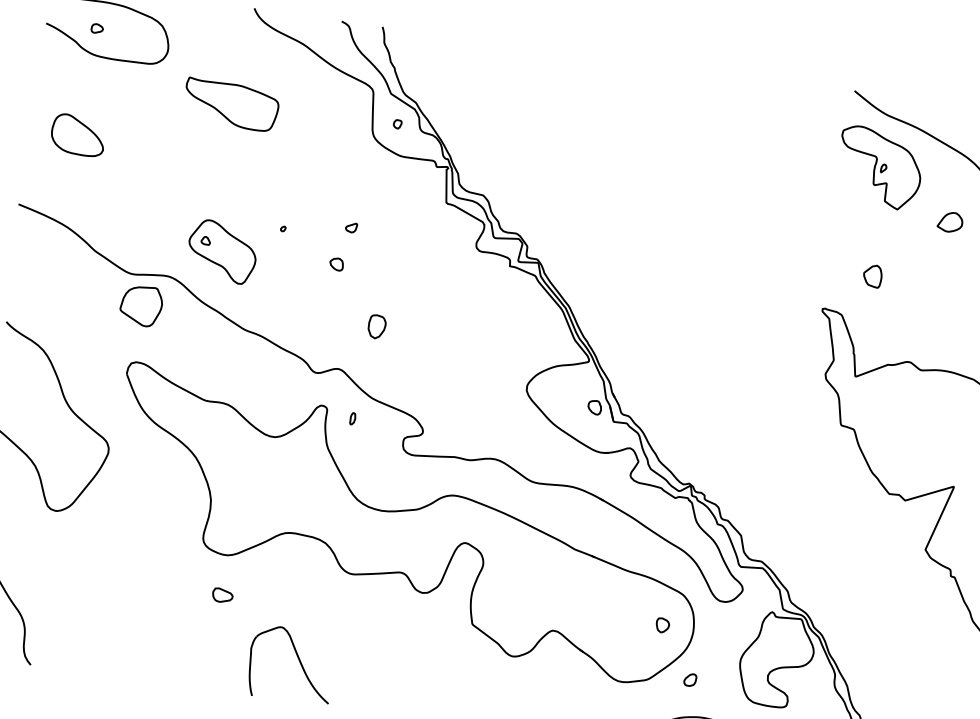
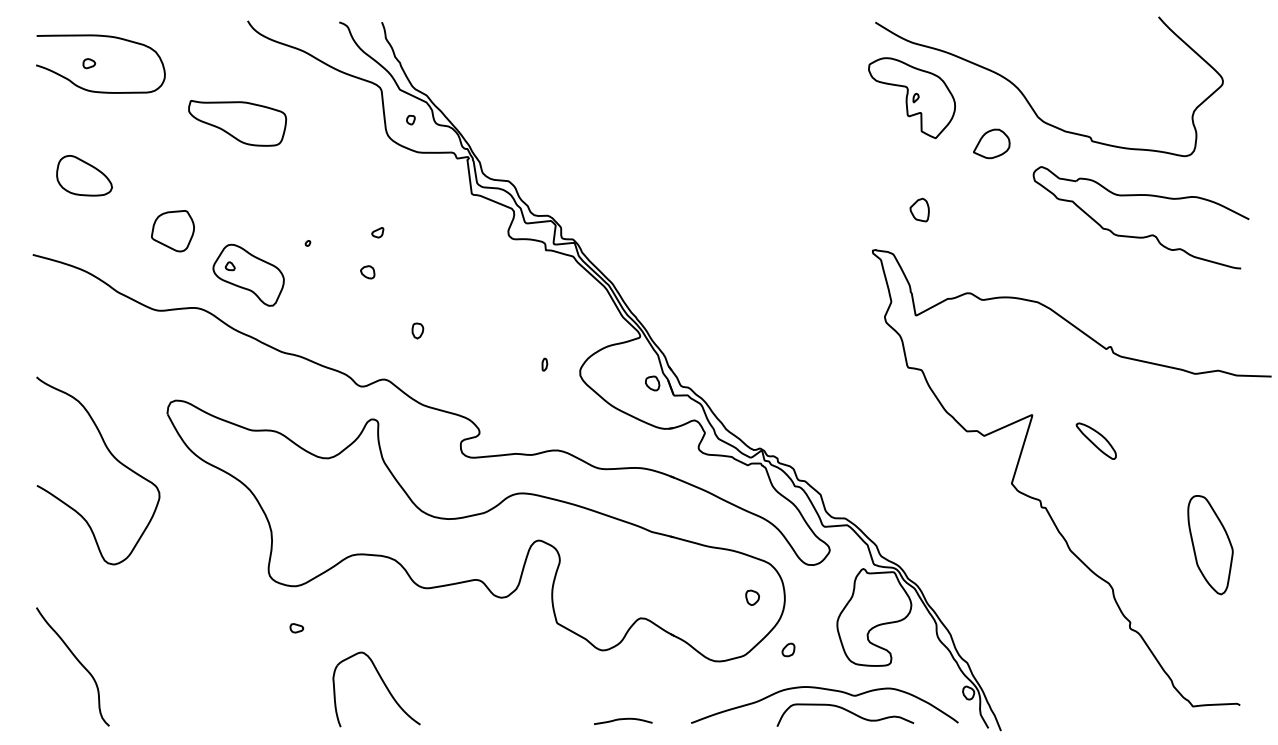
part: (950, 221) -> (991, 143), size x1.43
part: (140, 306) -> (172, 231), moved
part: (376, 326) -> (417, 330), size x0.62
part: (352, 418) -> (544, 364), moved
part: (222, 595) -> (296, 628), size x0.62

